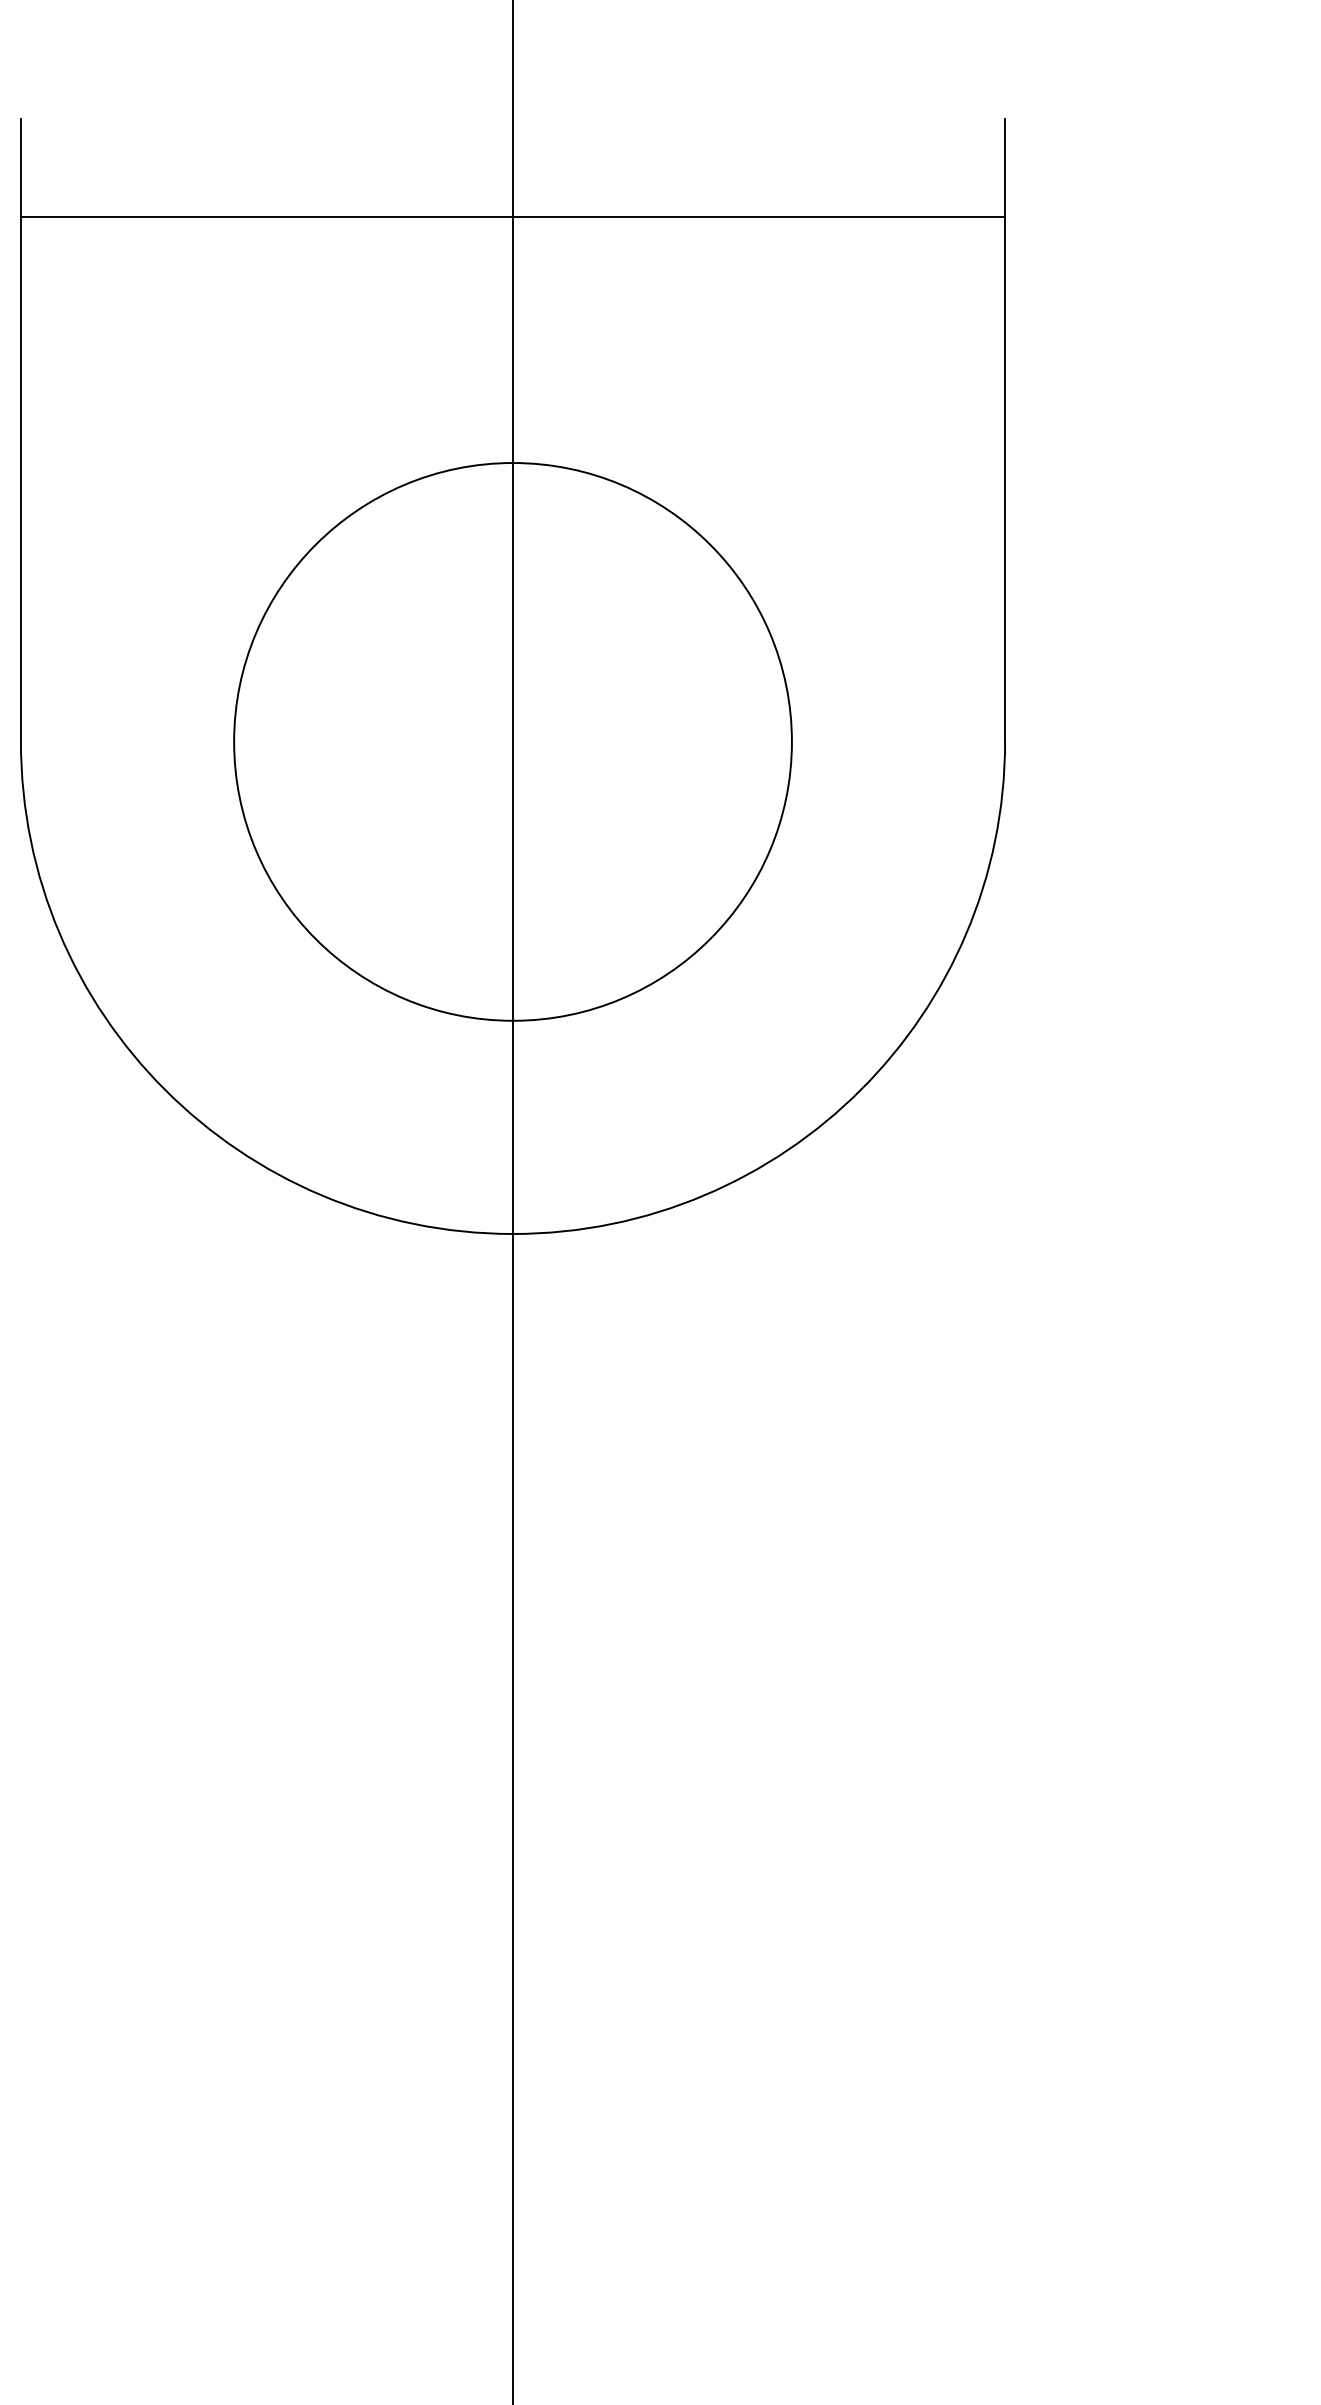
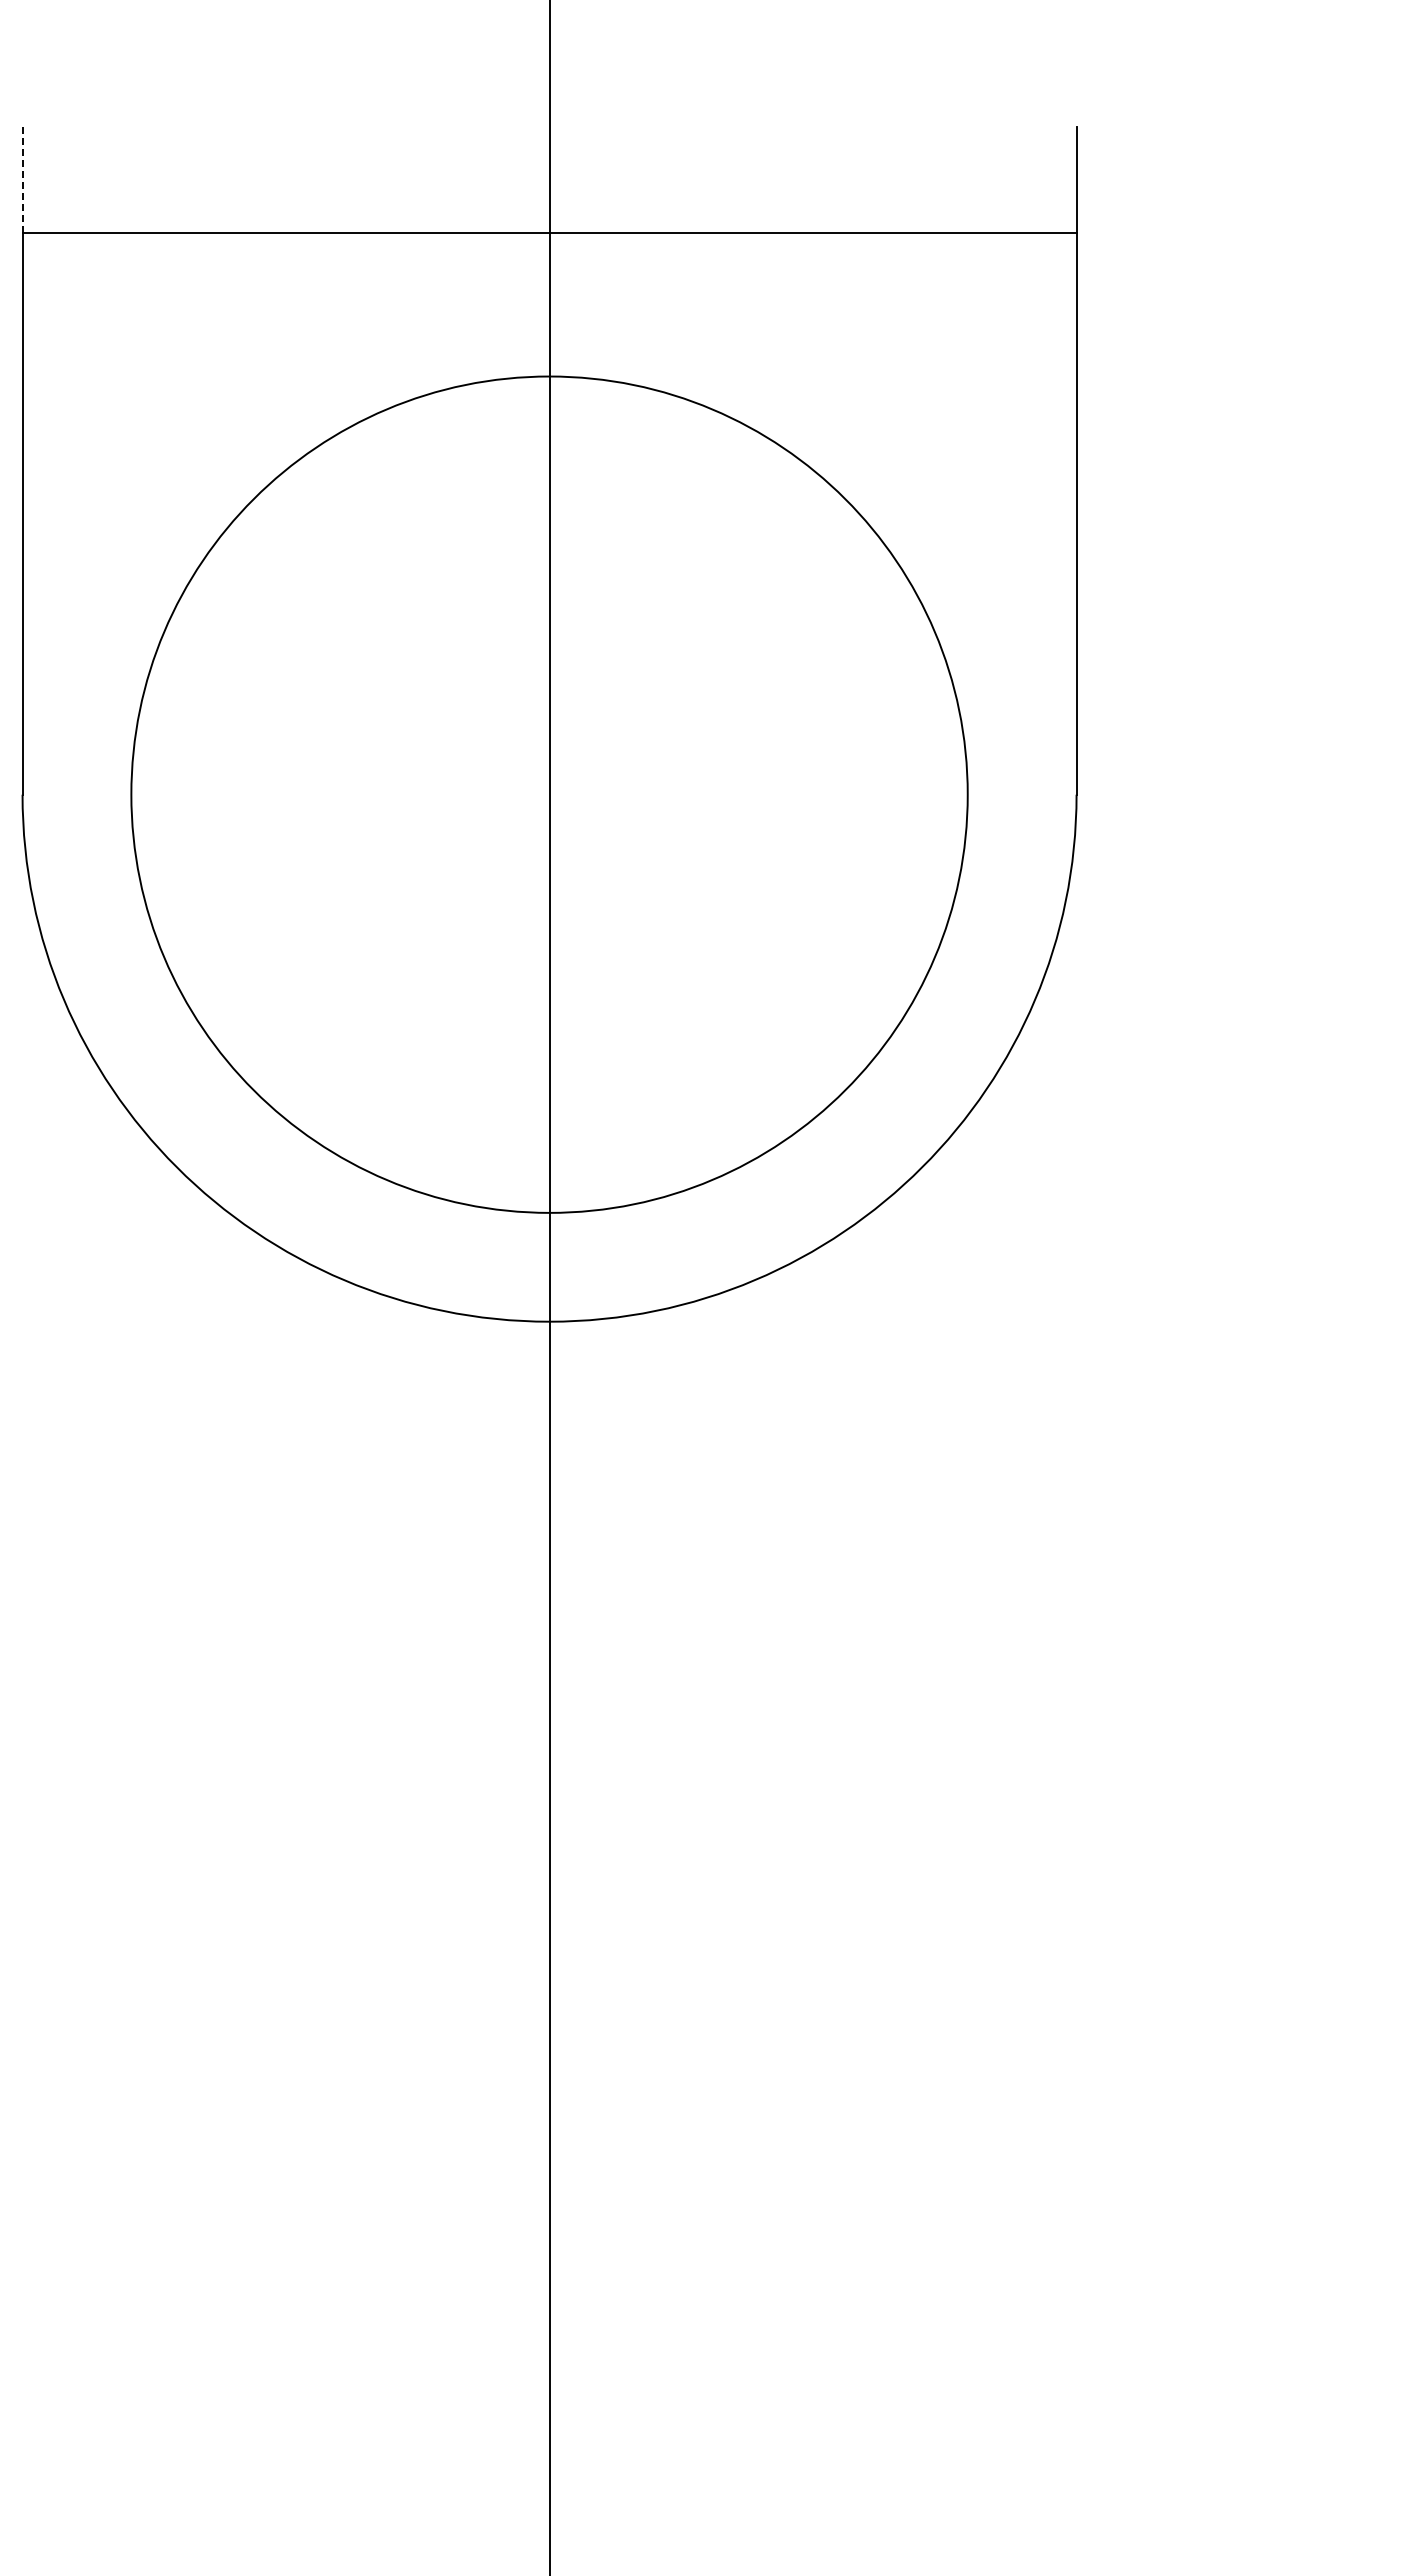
line: (20, 167) -> (22, 179), solid -> dashed
circle: (512, 741) -> (549, 794), size x1.4

